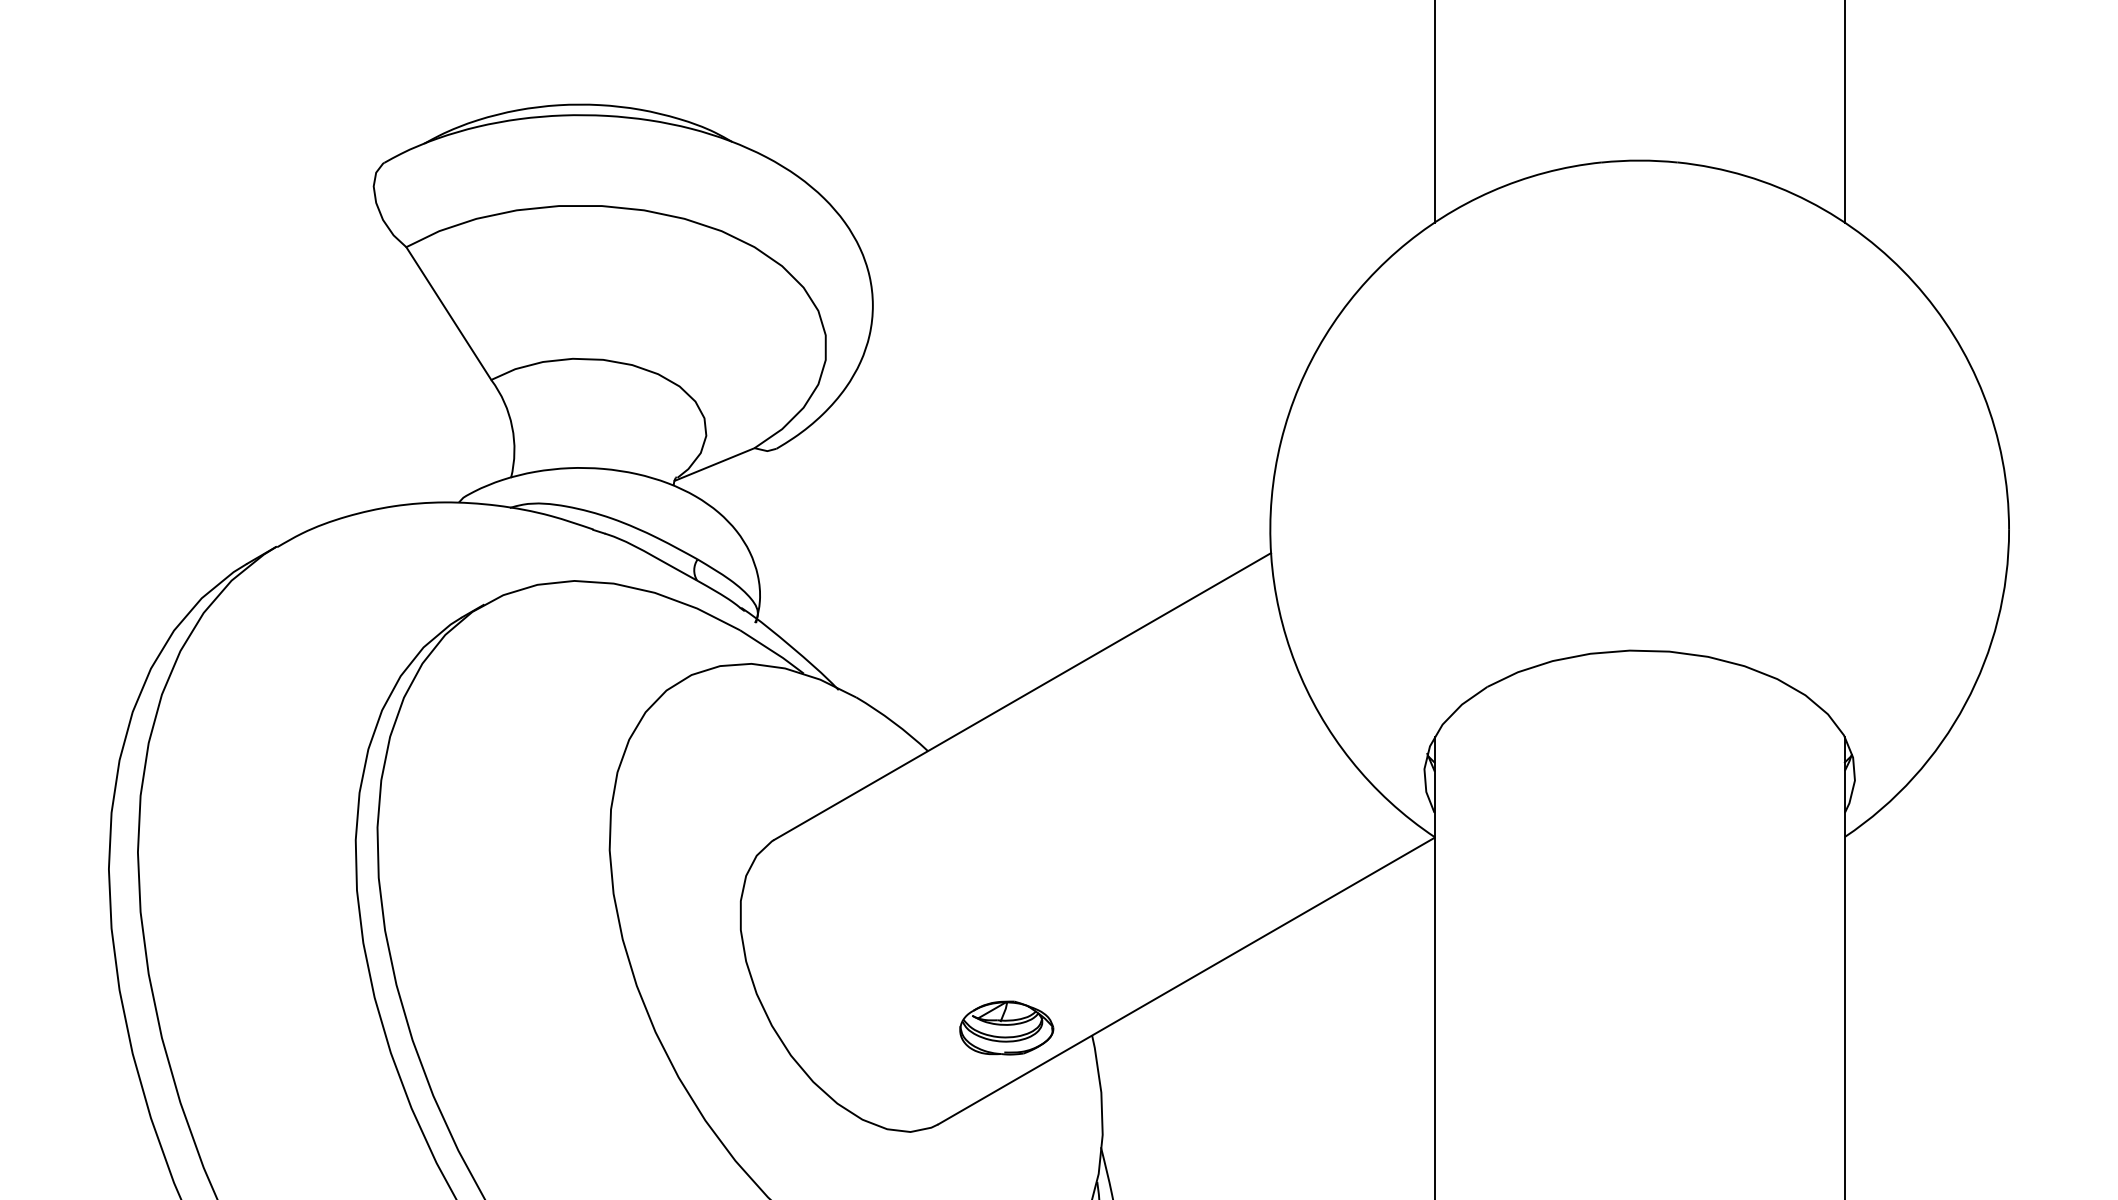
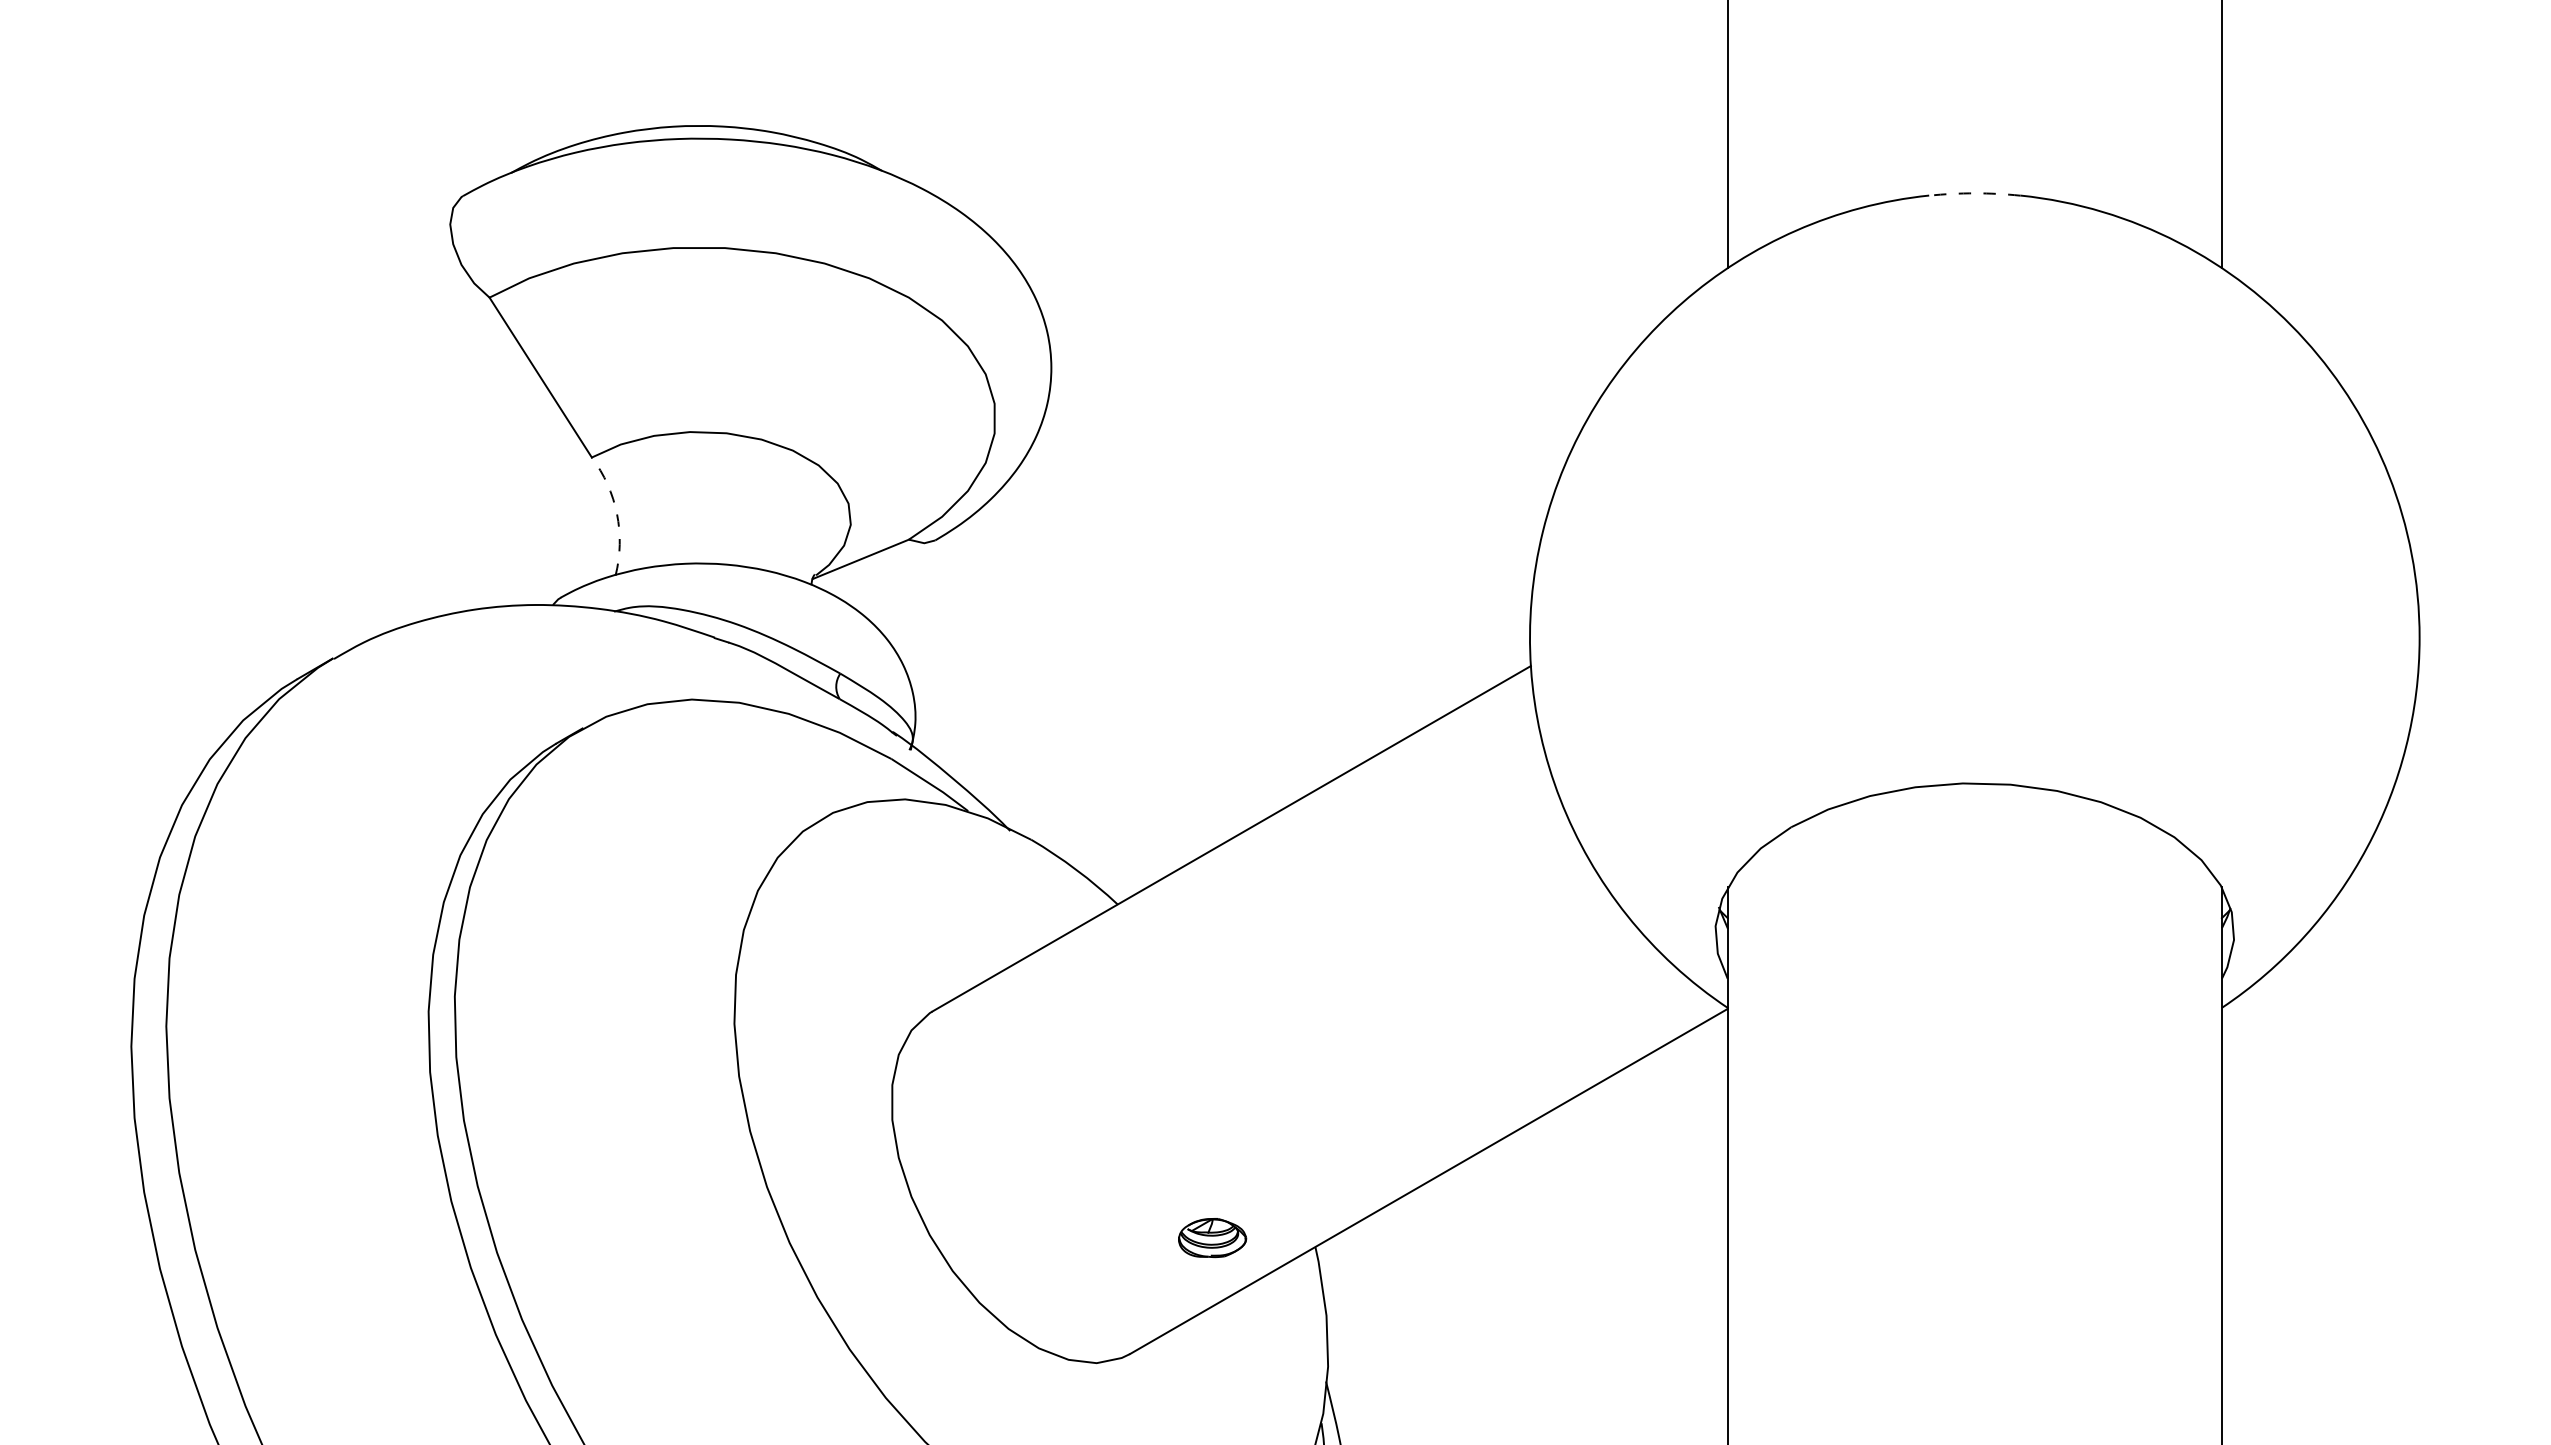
arc: (1639, 160) -> (1974, 193), solid -> dashed
arc: (512, 427) -> (617, 514), solid -> dashed
part: (1006, 1027) -> (1212, 1237), size x0.6

